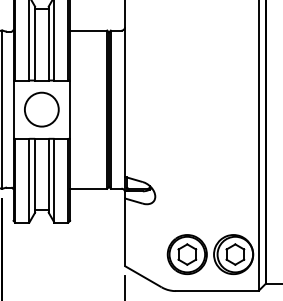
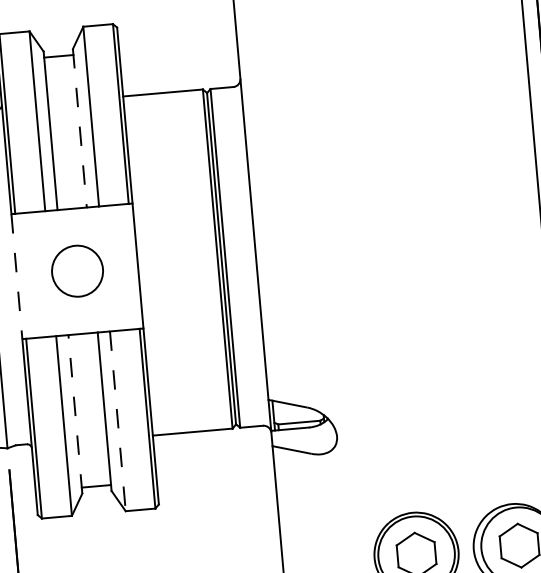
line: (48, 43) -> (79, 128), solid -> dashed
circle: (41, 109) -> (76, 271), size x0.7
line: (13, 110) -> (16, 278), solid -> dashed
line: (35, 175) -> (76, 413), solid -> dashed
line: (54, 180) -> (117, 420), solid -> dashed

